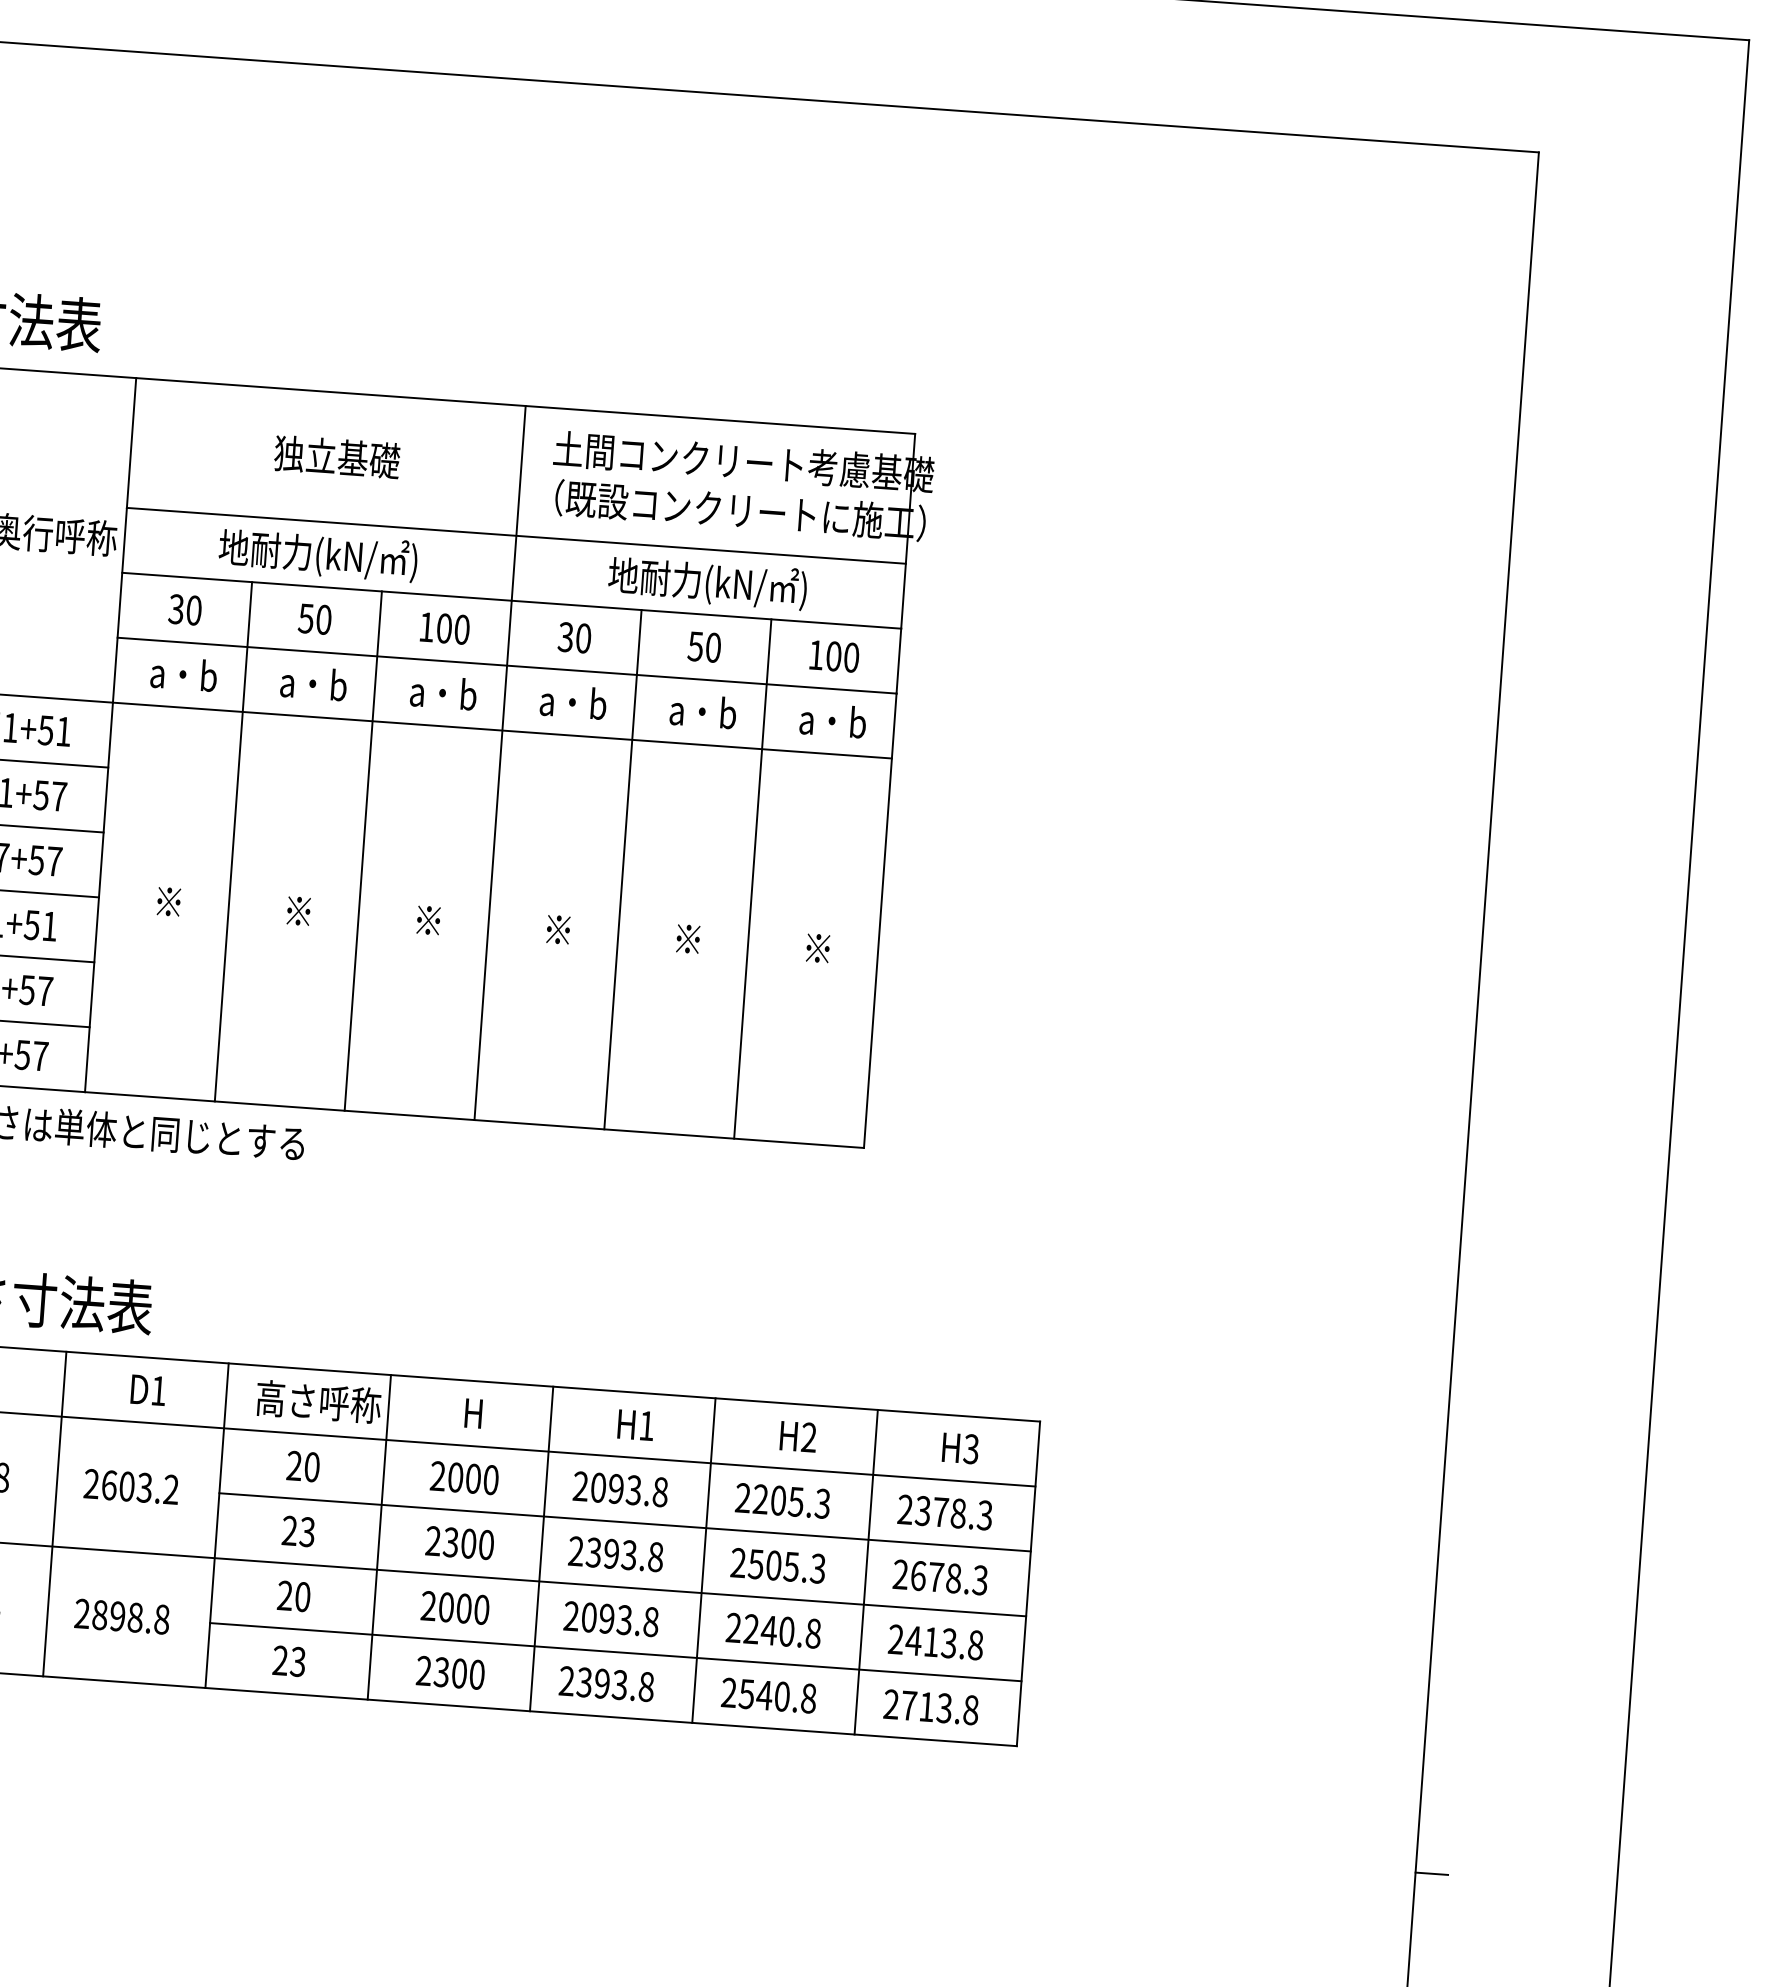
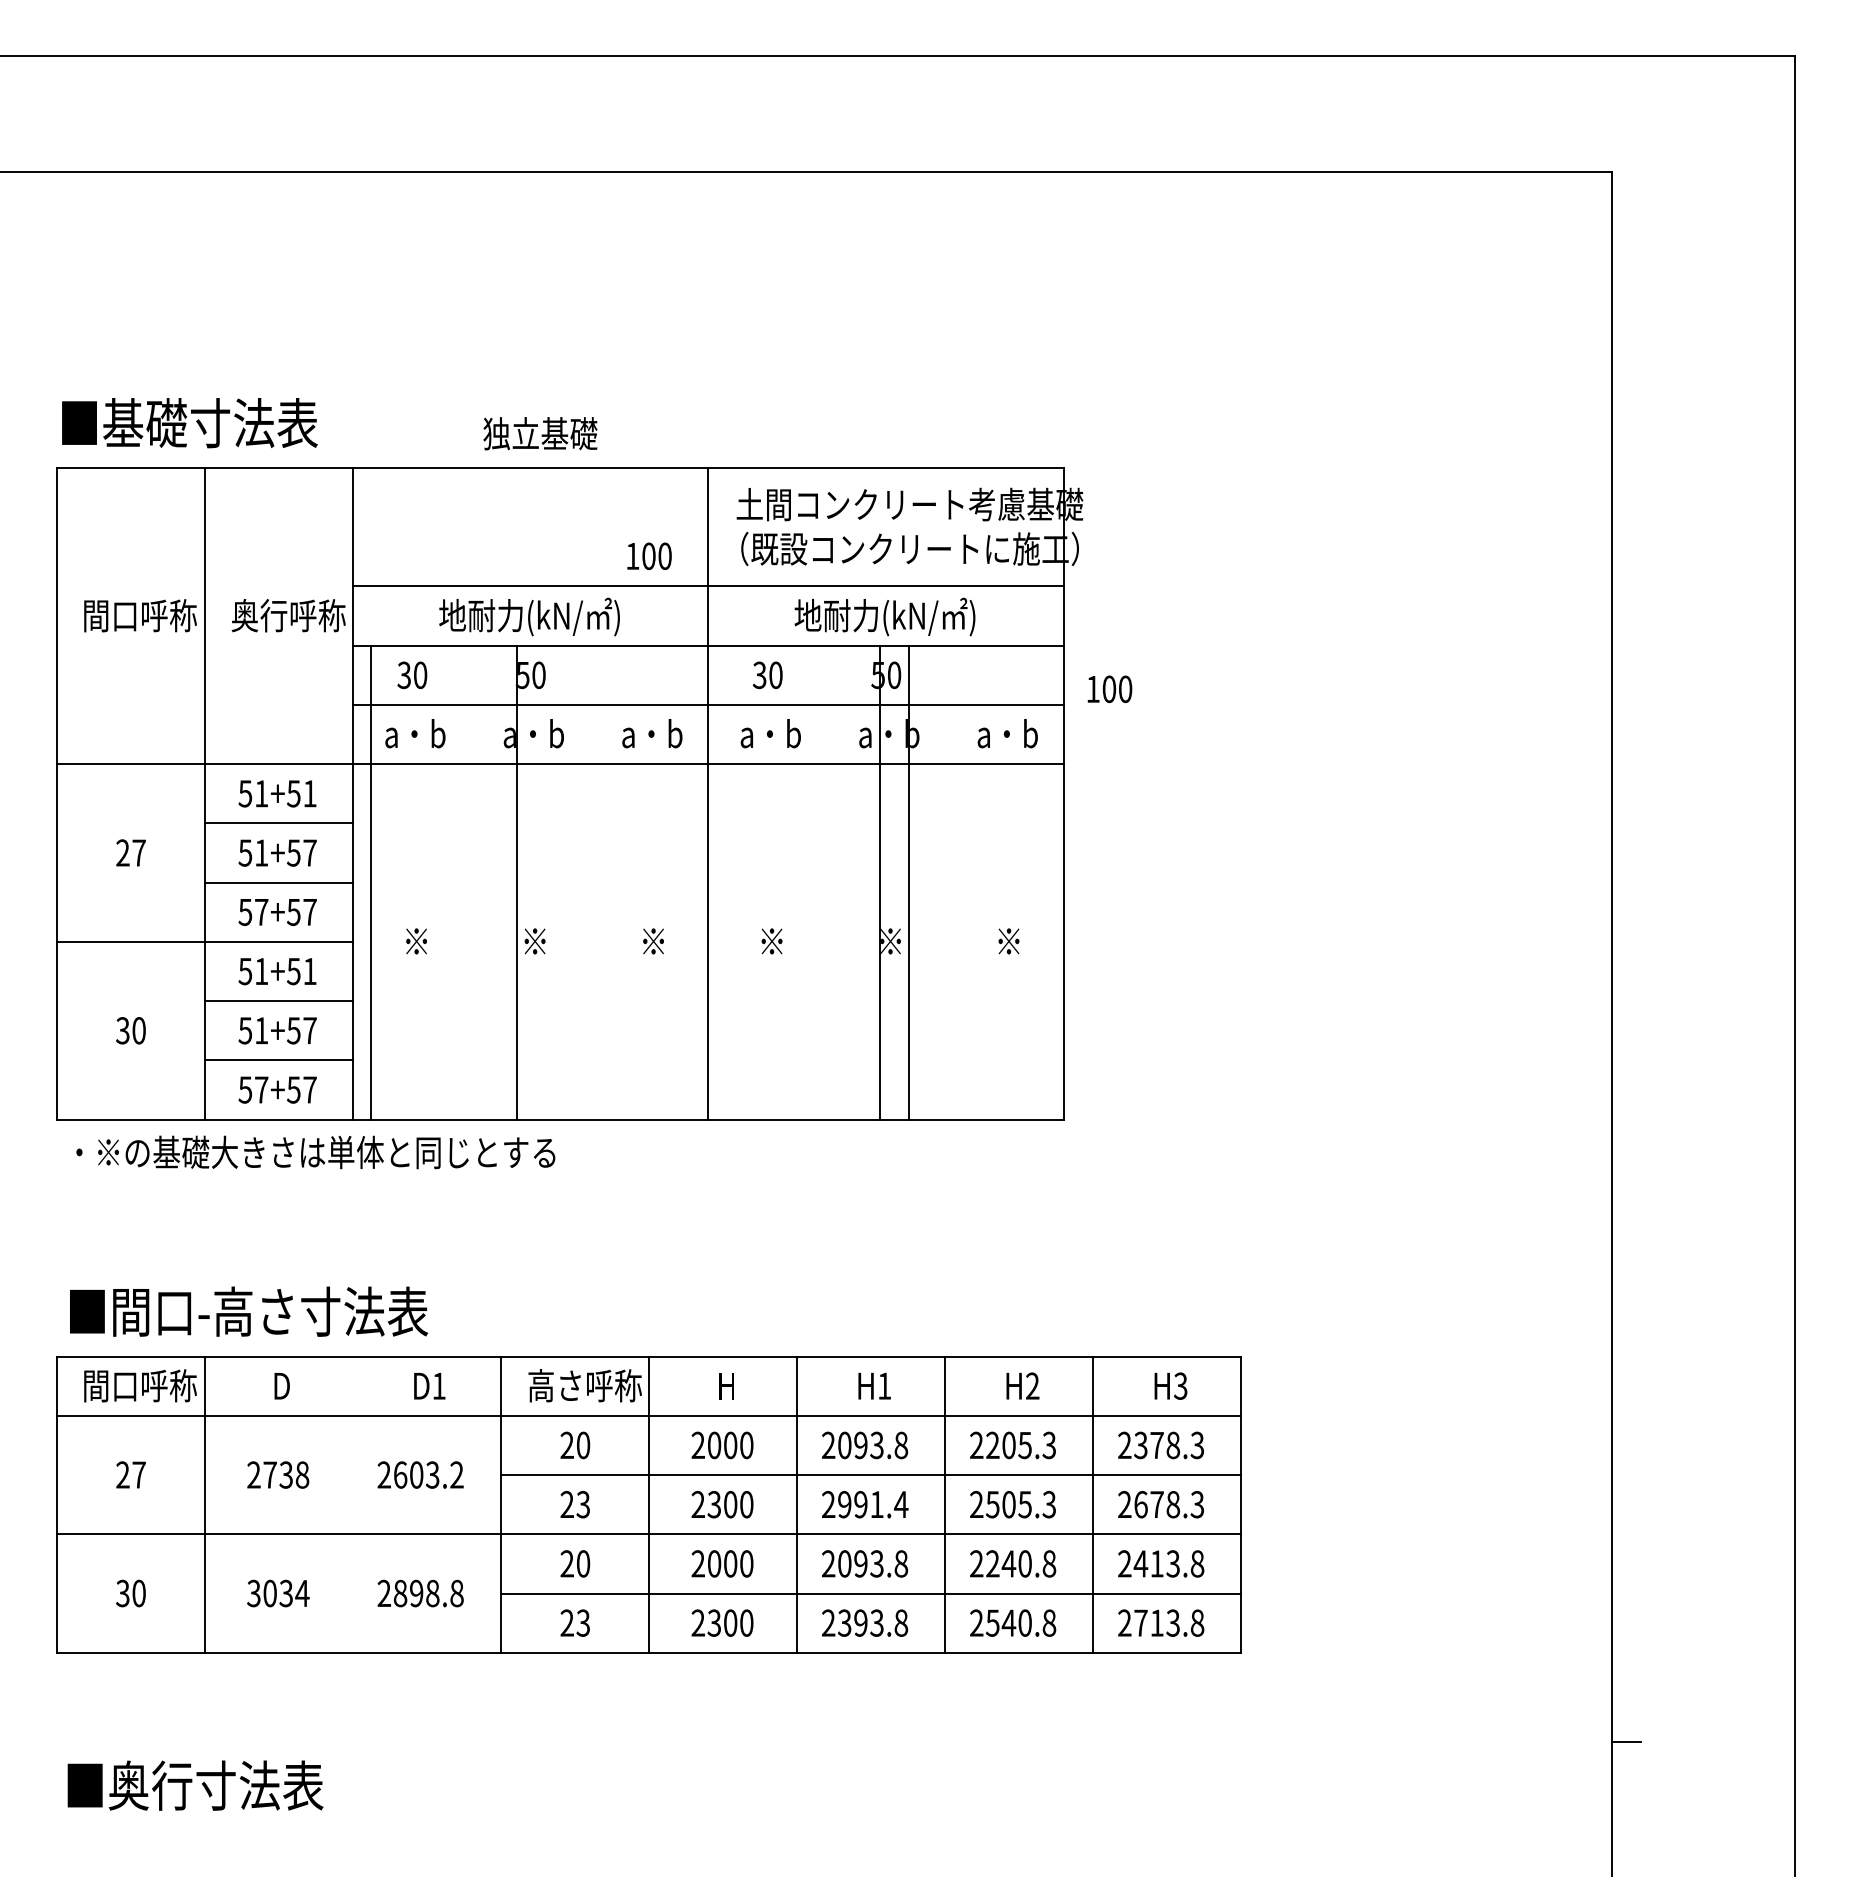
text: (337, 456) -> (540, 433), moved
text: (445, 628) -> (649, 556), moved
text: (834, 656) -> (1109, 689), moved
line: (233, 841) -> (371, 882), moved
line: (363, 850) -> (516, 882), moved
line: (622, 869) -> (908, 882), moved
line: (753, 878) -> (880, 882), moved
line: (54, 1513) -> (352, 1504), removed
text: (624, 1554) -> (872, 1504), 2393.8 -> 2991.4

